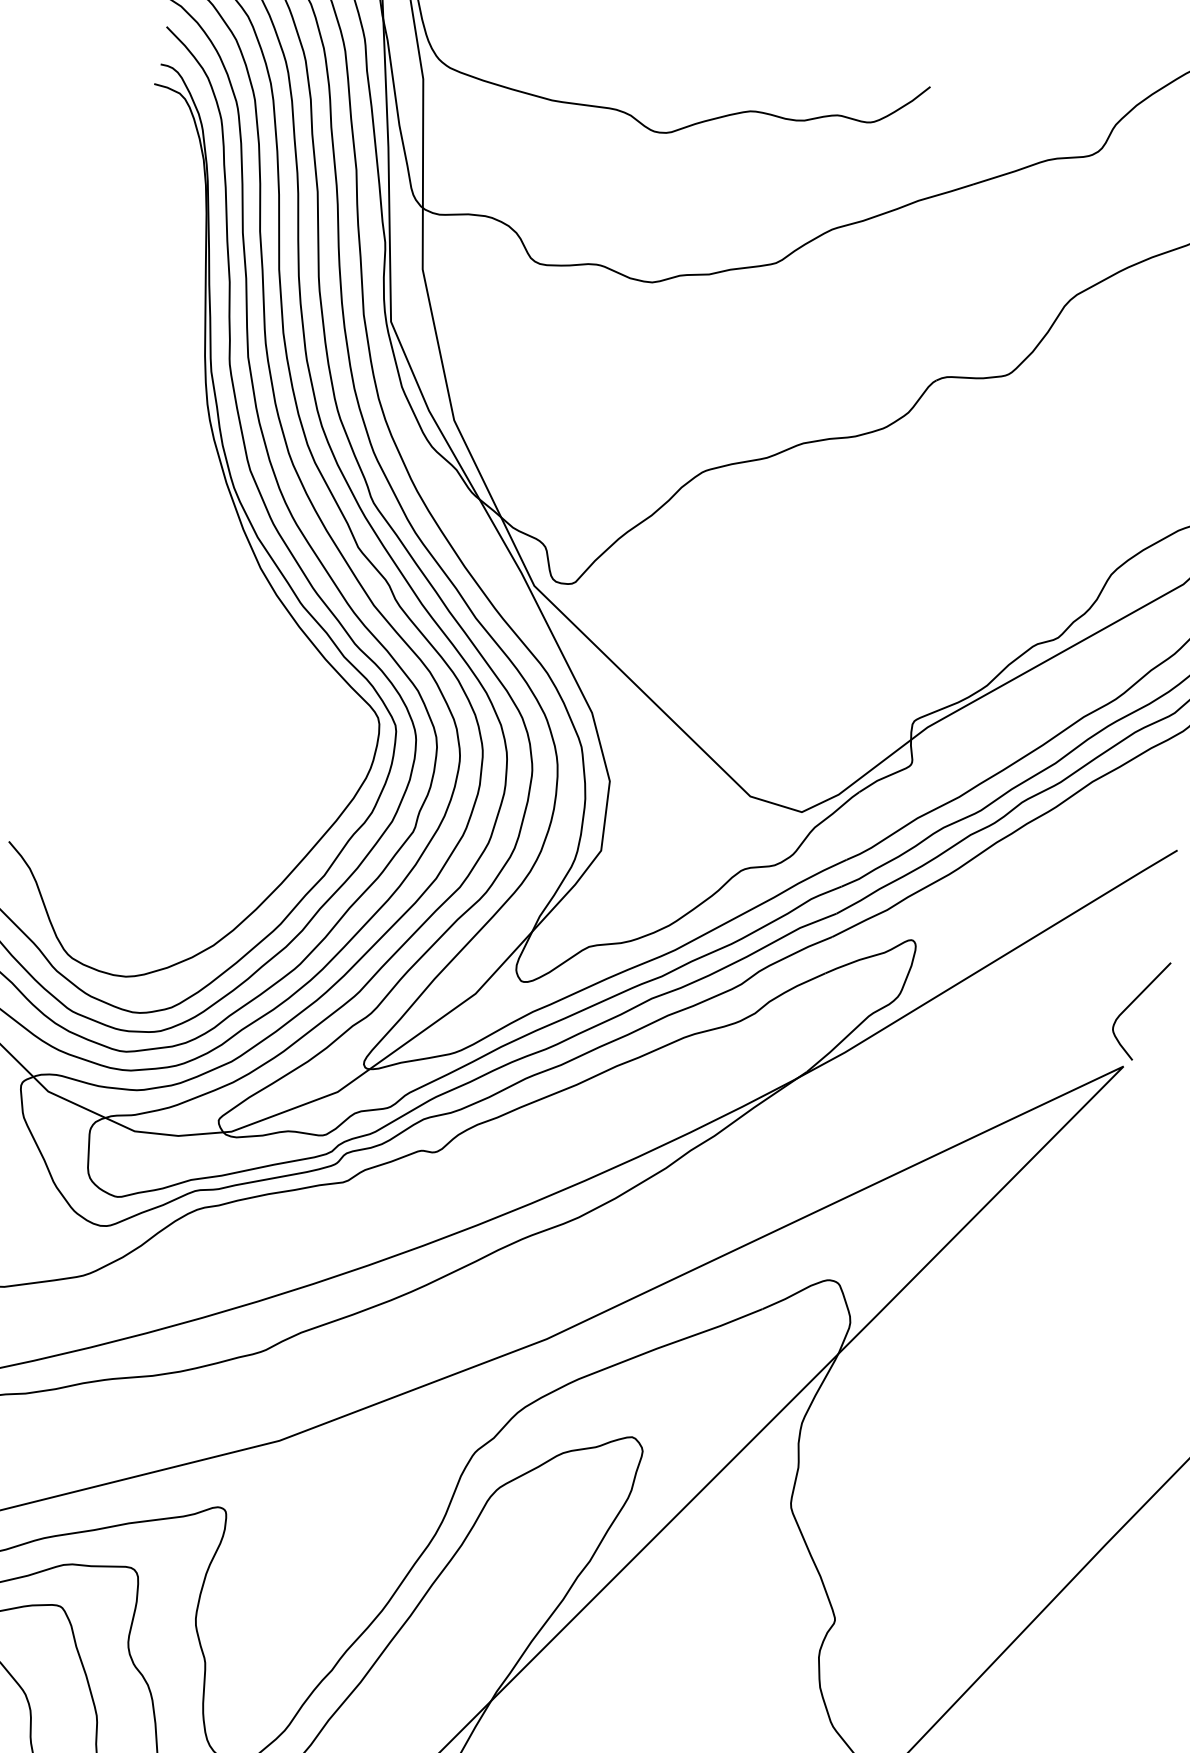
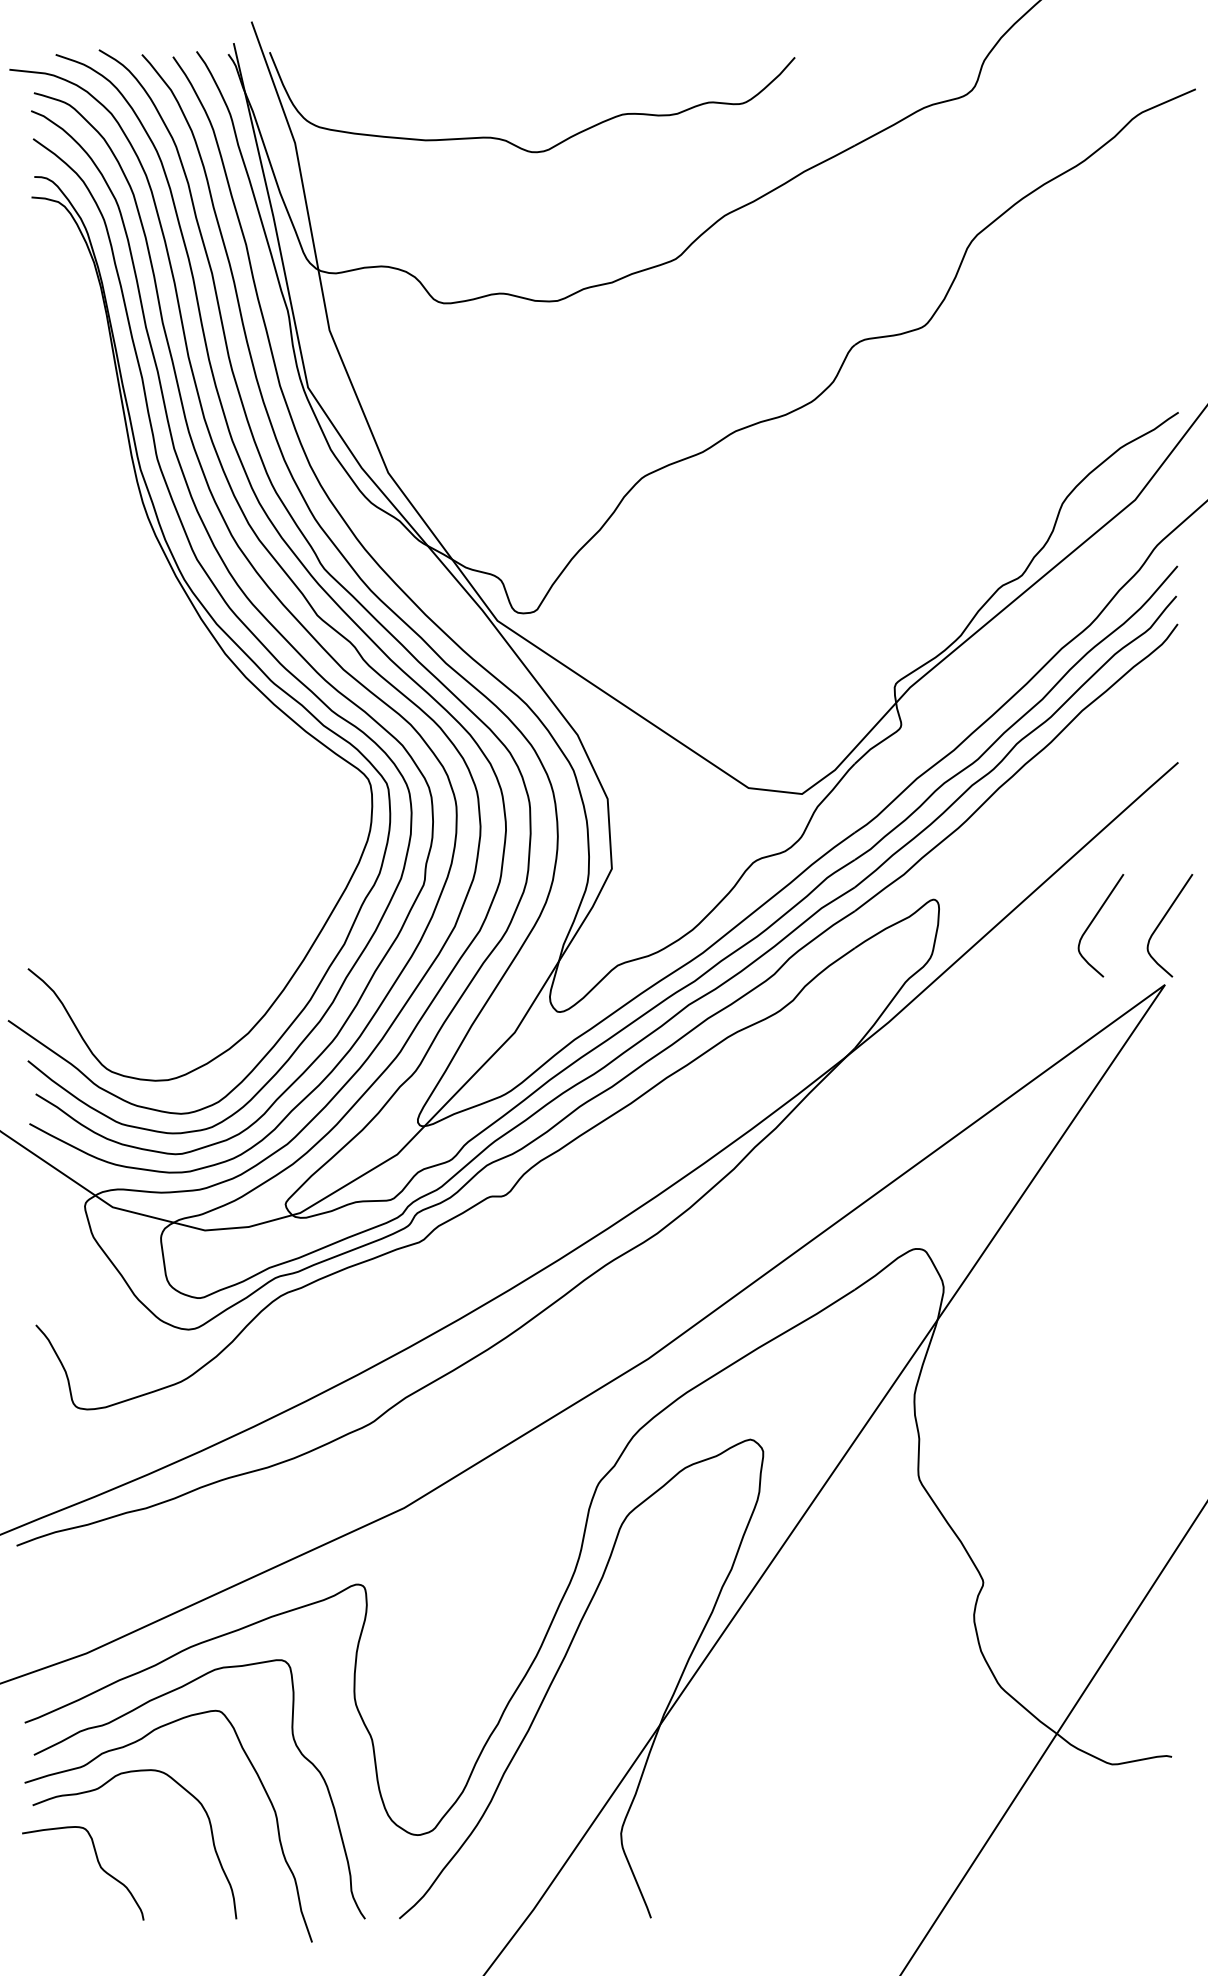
curve: (1064, 991) -> (1093, 921), added

